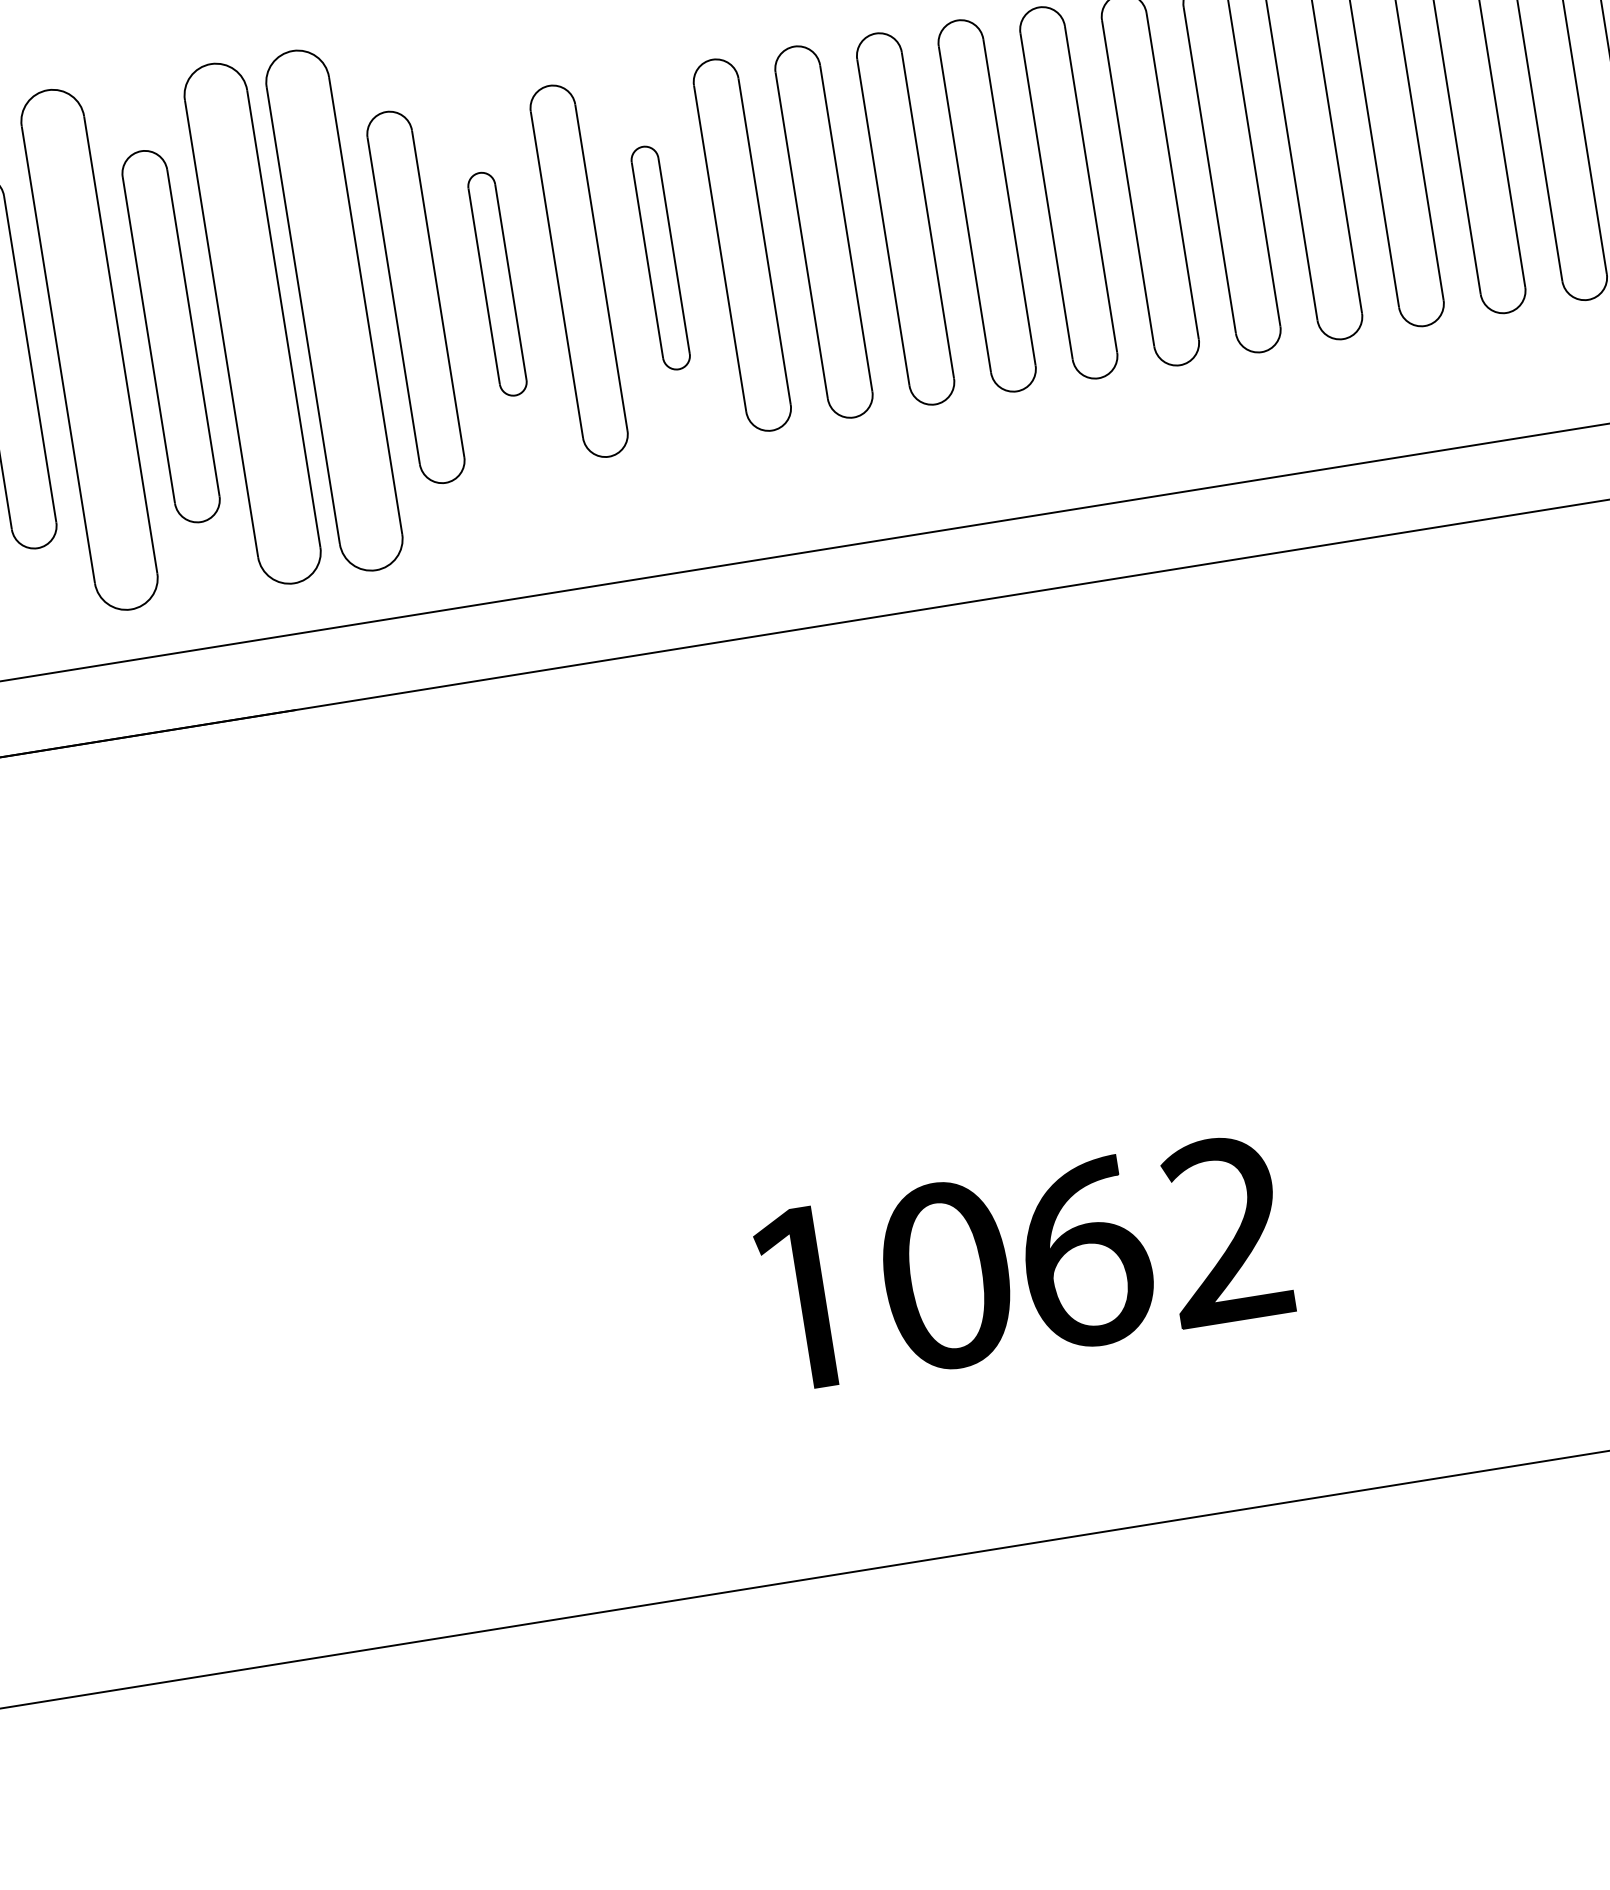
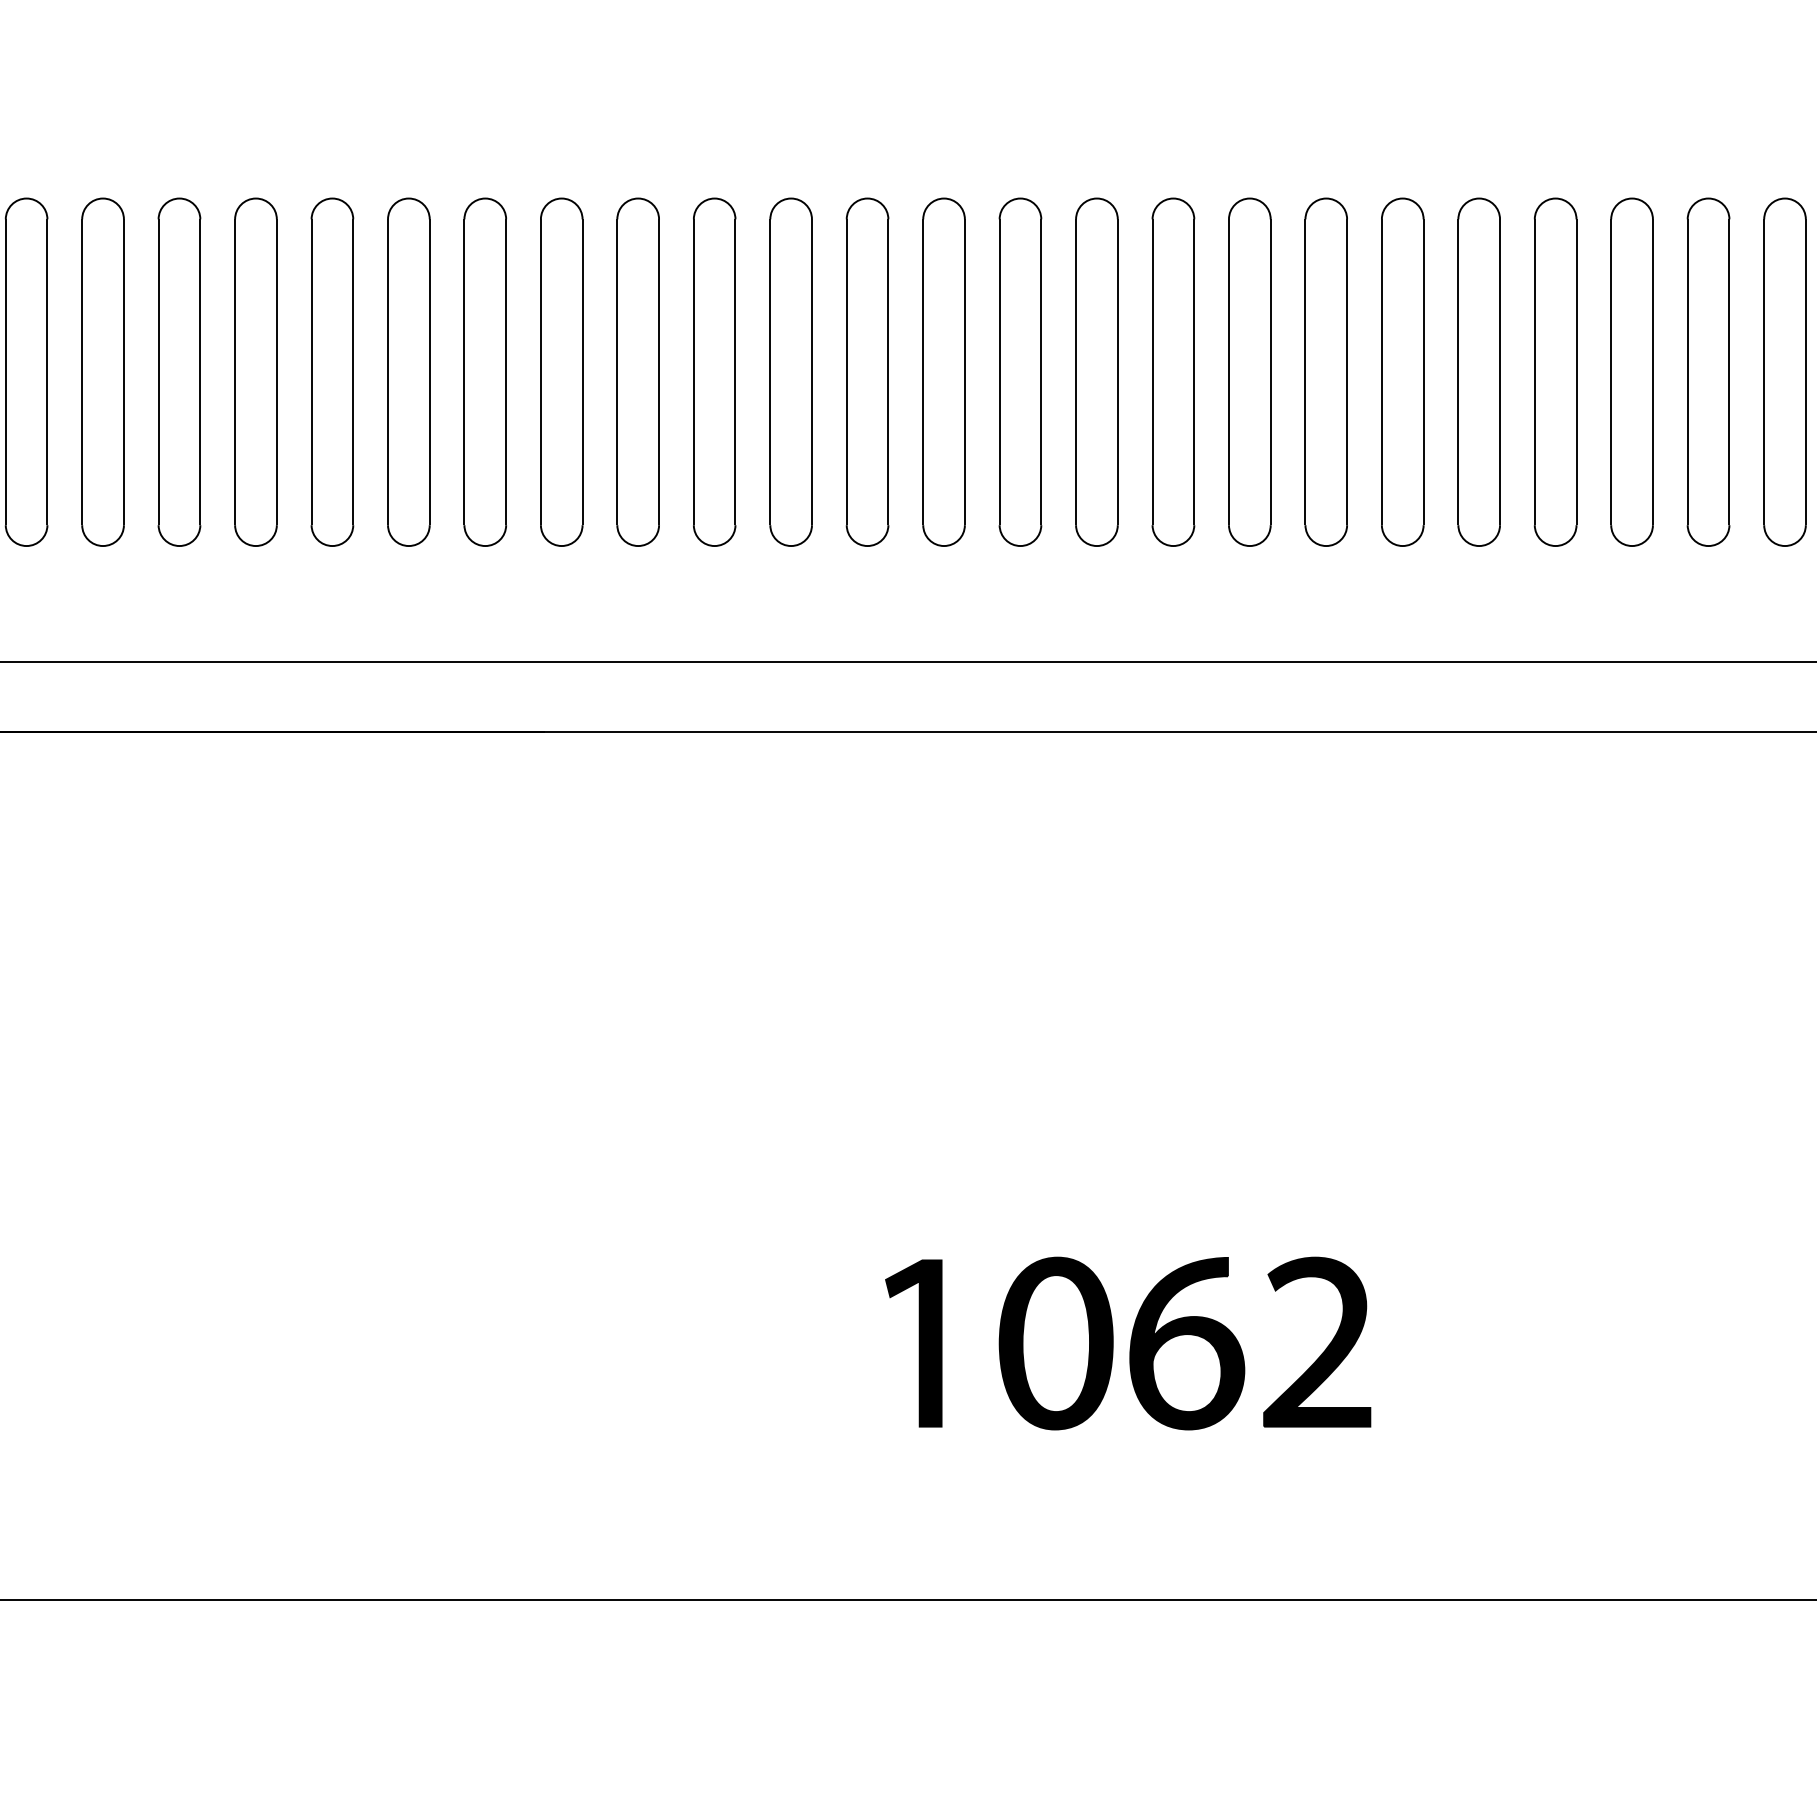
part: (660, 257) -> (943, 371), size x1.67
part: (496, 283) -> (790, 371), size x1.67
part: (333, 309) -> (637, 371), size x0.71
part: (252, 322) -> (561, 371), size x0.71
part: (89, 348) -> (408, 371), size x0.71

